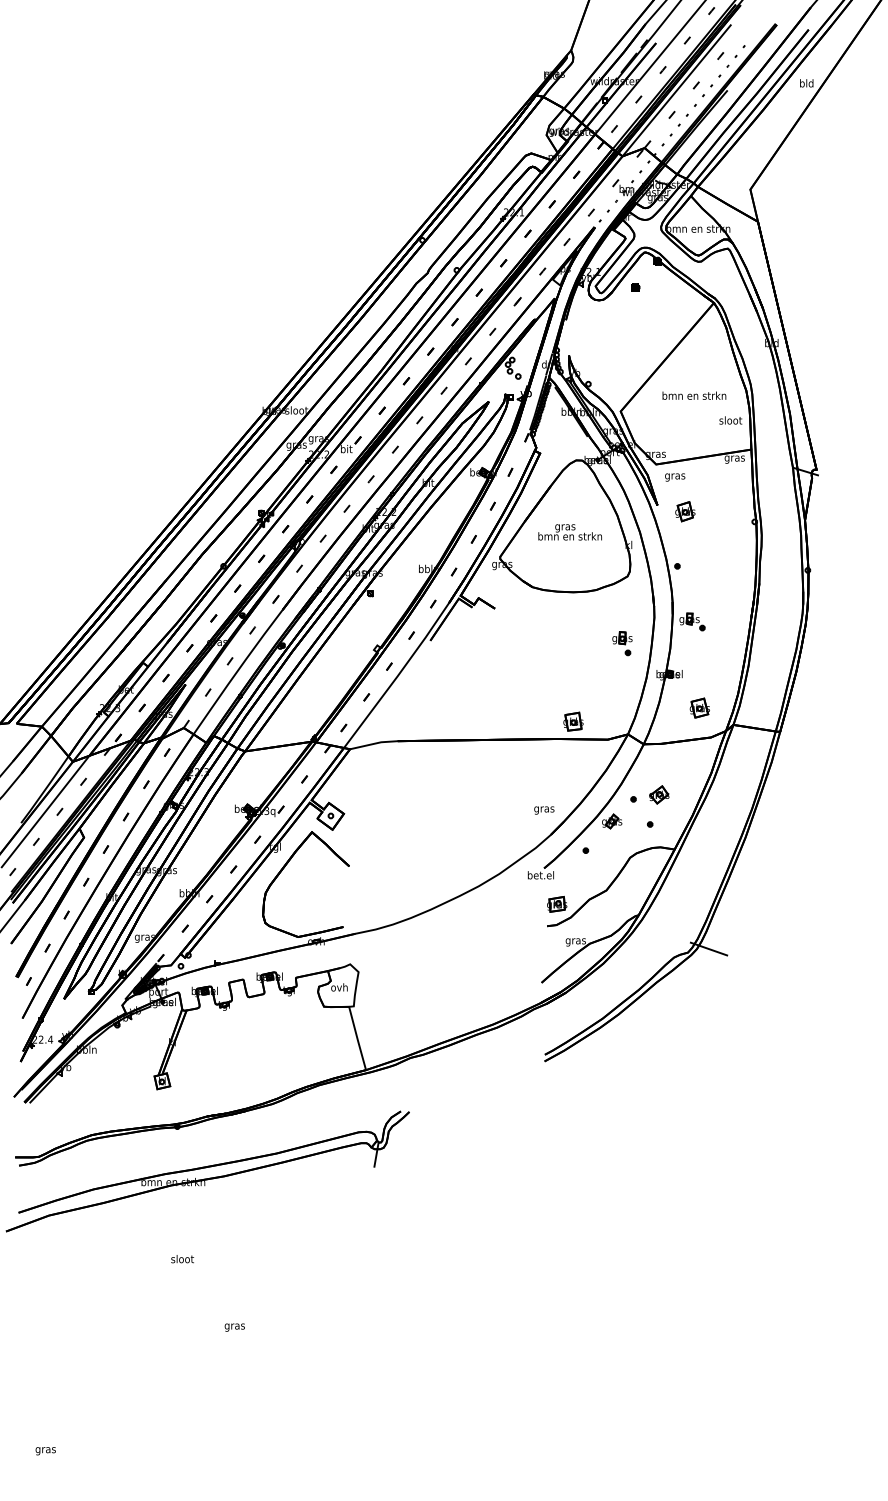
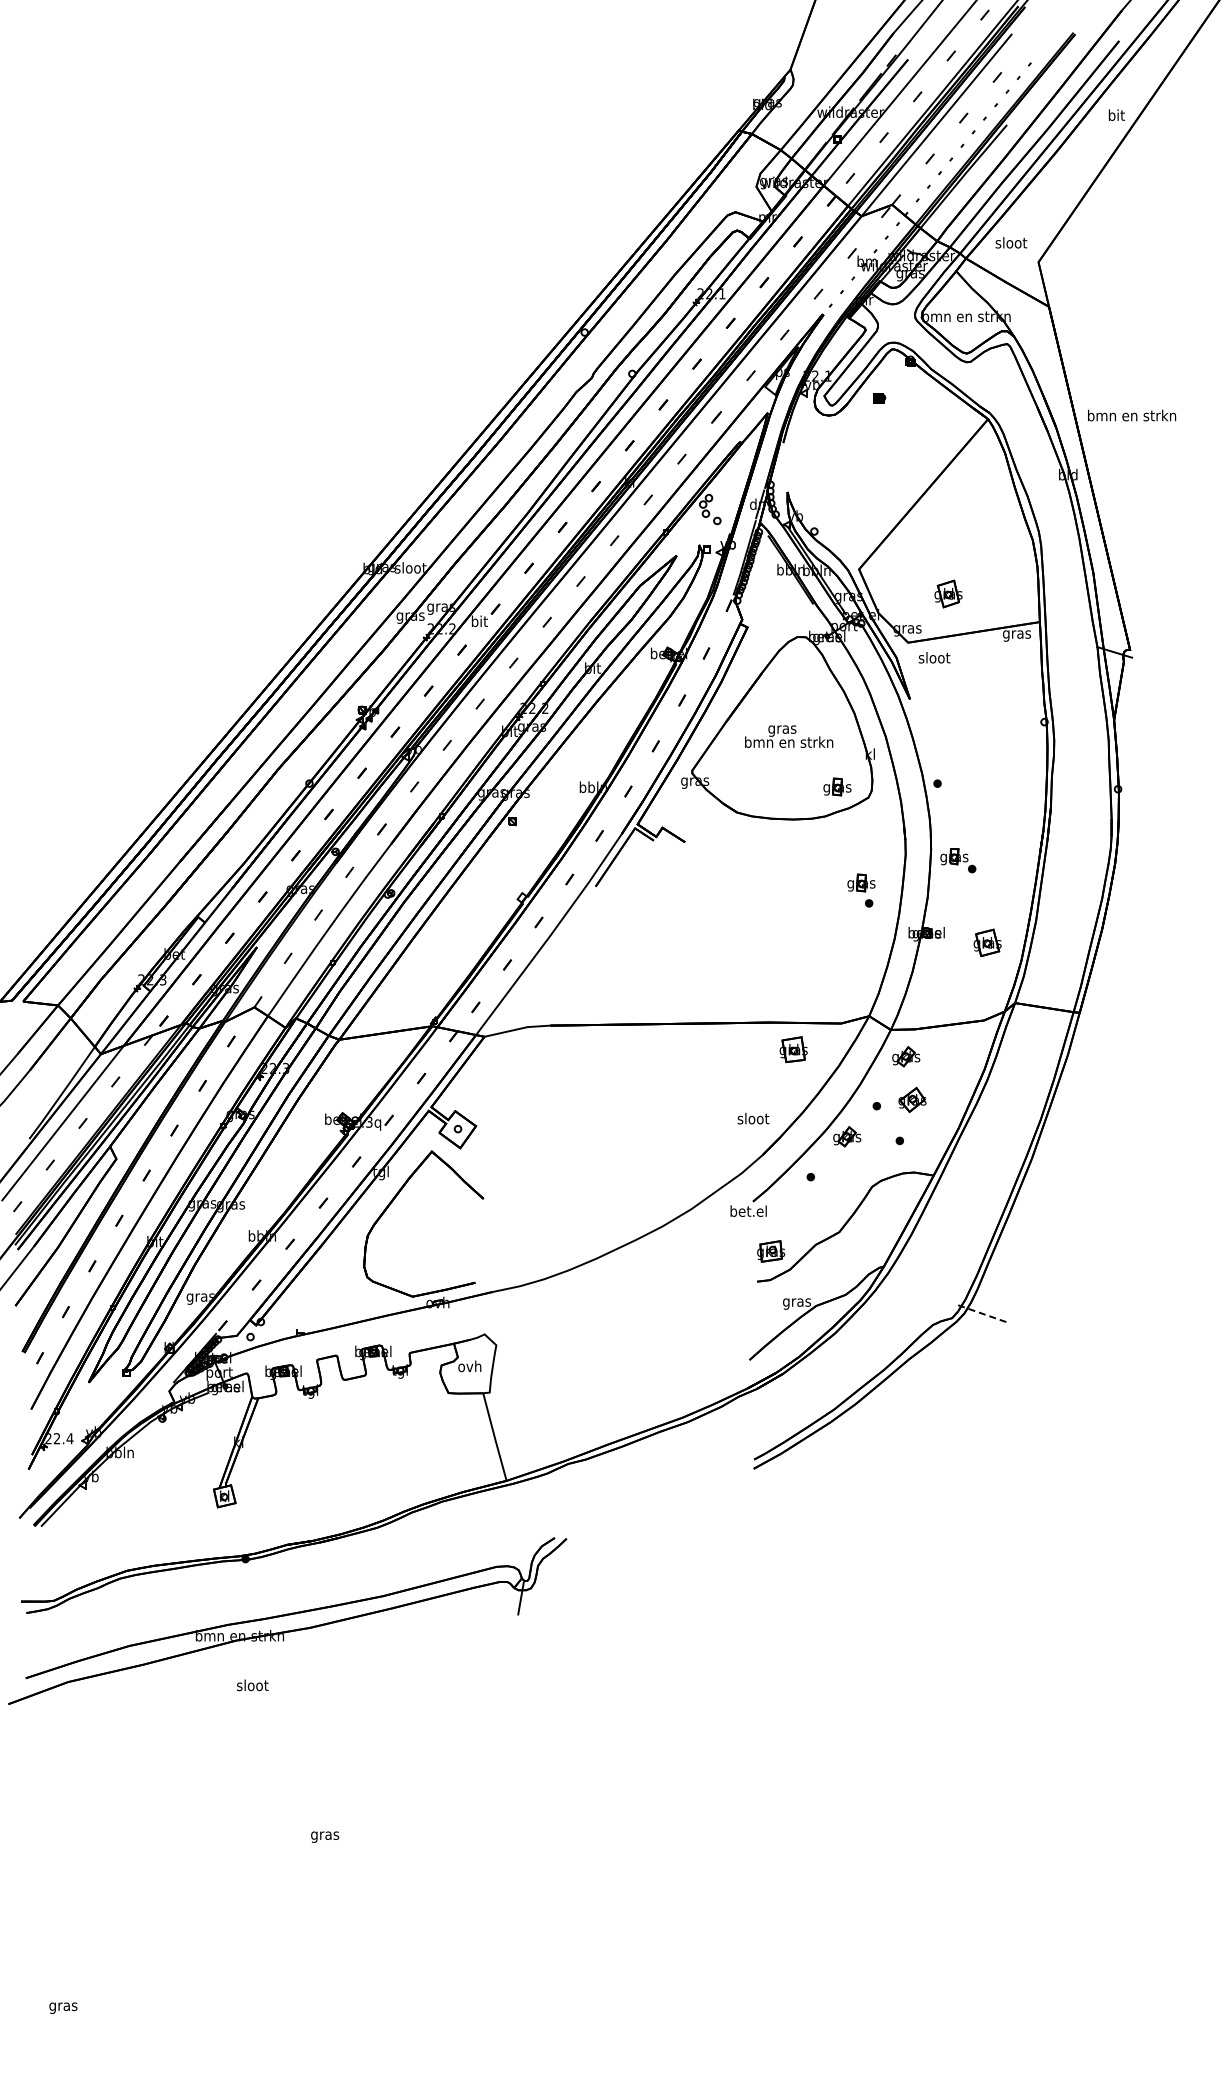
text: (806, 82) -> (1116, 114), bld -> bit
text: (694, 395) -> (1132, 415), moved
text: (730, 420) -> (1011, 242), moved
text: (675, 476) -> (934, 659), gras -> sloot
part: (685, 511) -> (948, 593), moved
part: (605, 568) -> (837, 786), added
part: (699, 707) -> (987, 942), moved
part: (573, 721) -> (793, 1049), moved
part: (654, 763) -> (906, 1056), added
text: (544, 809) -> (753, 1119), gras -> sloot
line: (709, 949) -> (981, 1313), solid -> dashed
text: (182, 1259) -> (252, 1685), moved

